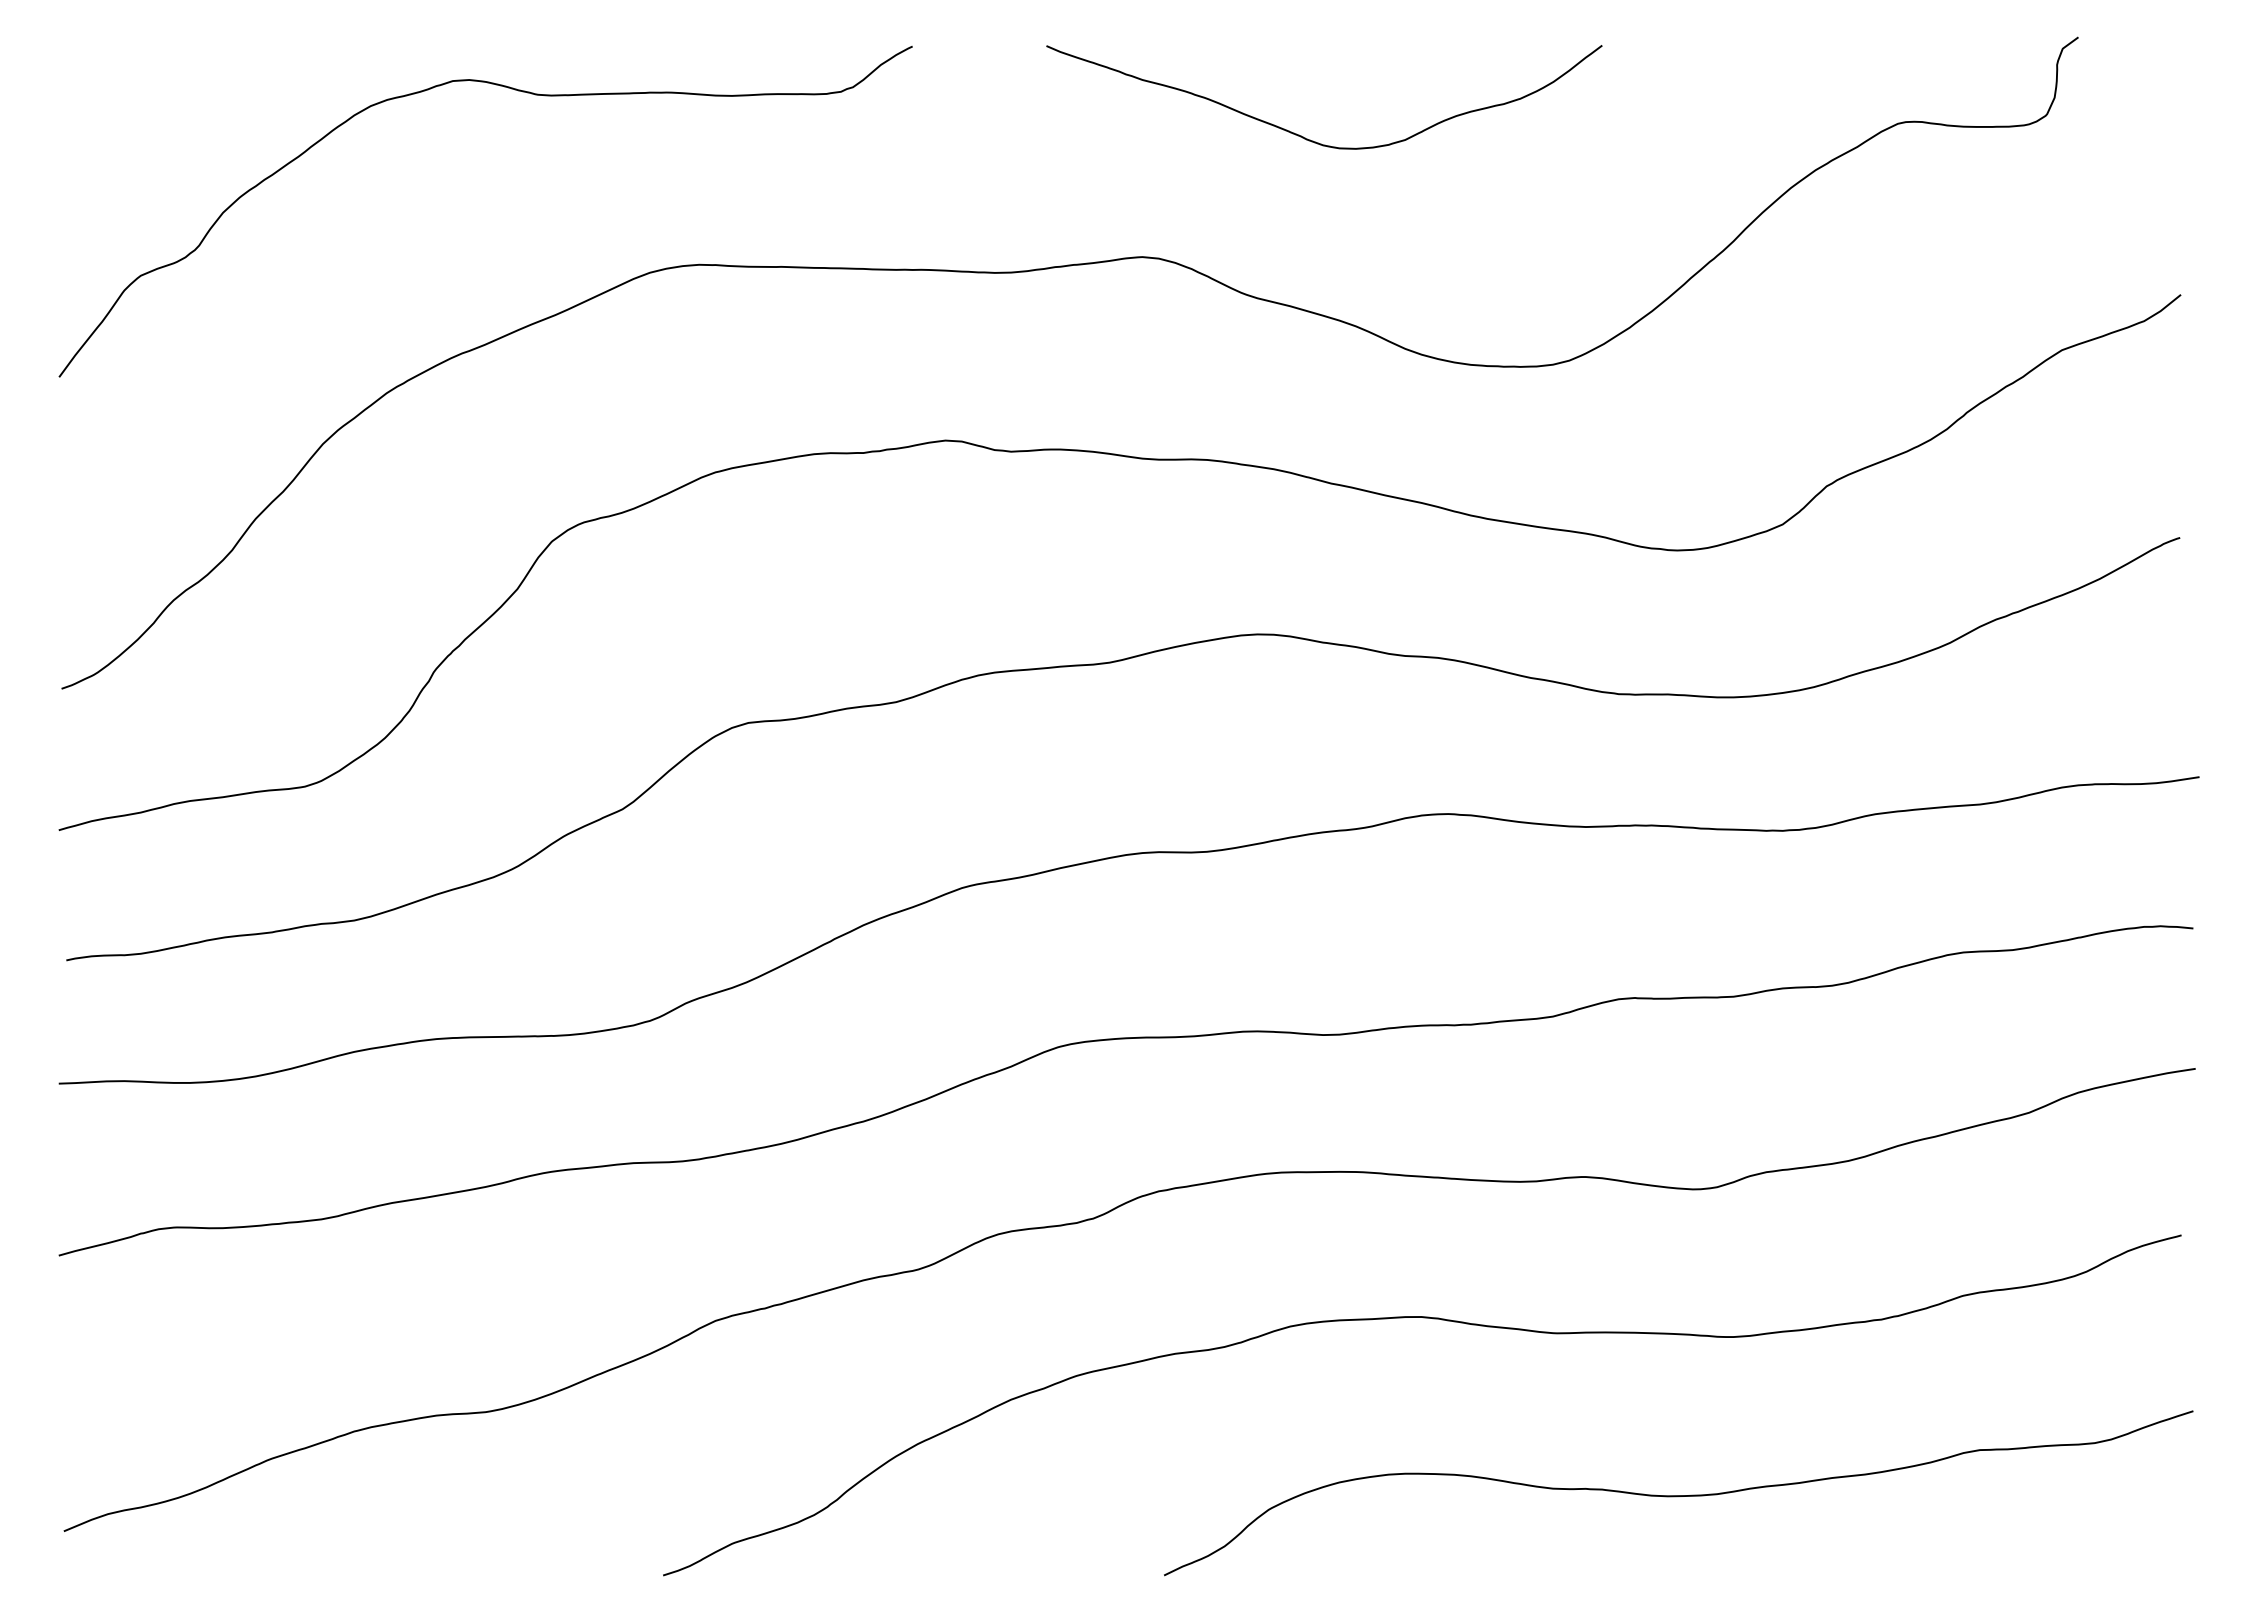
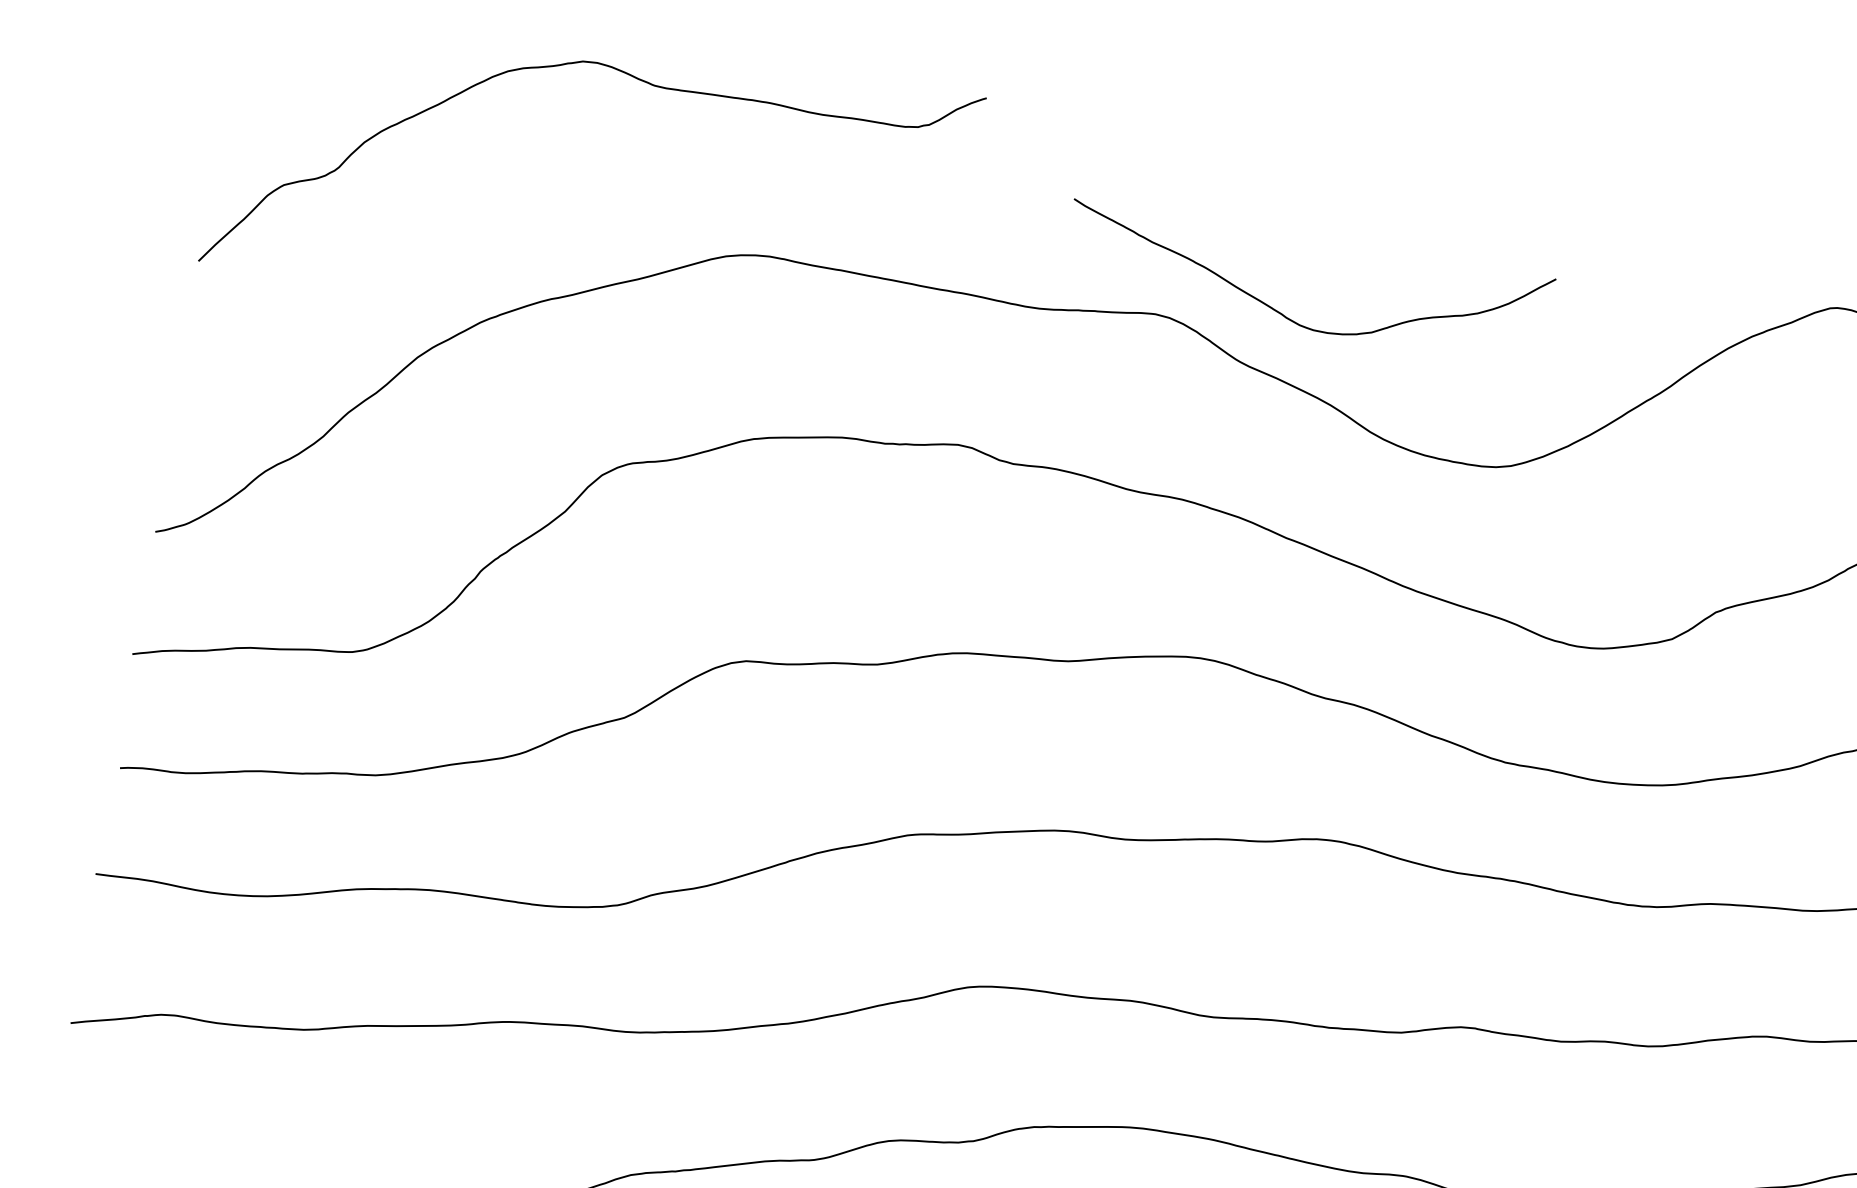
curve: (1310, 139) -> (1289, 318), moved

